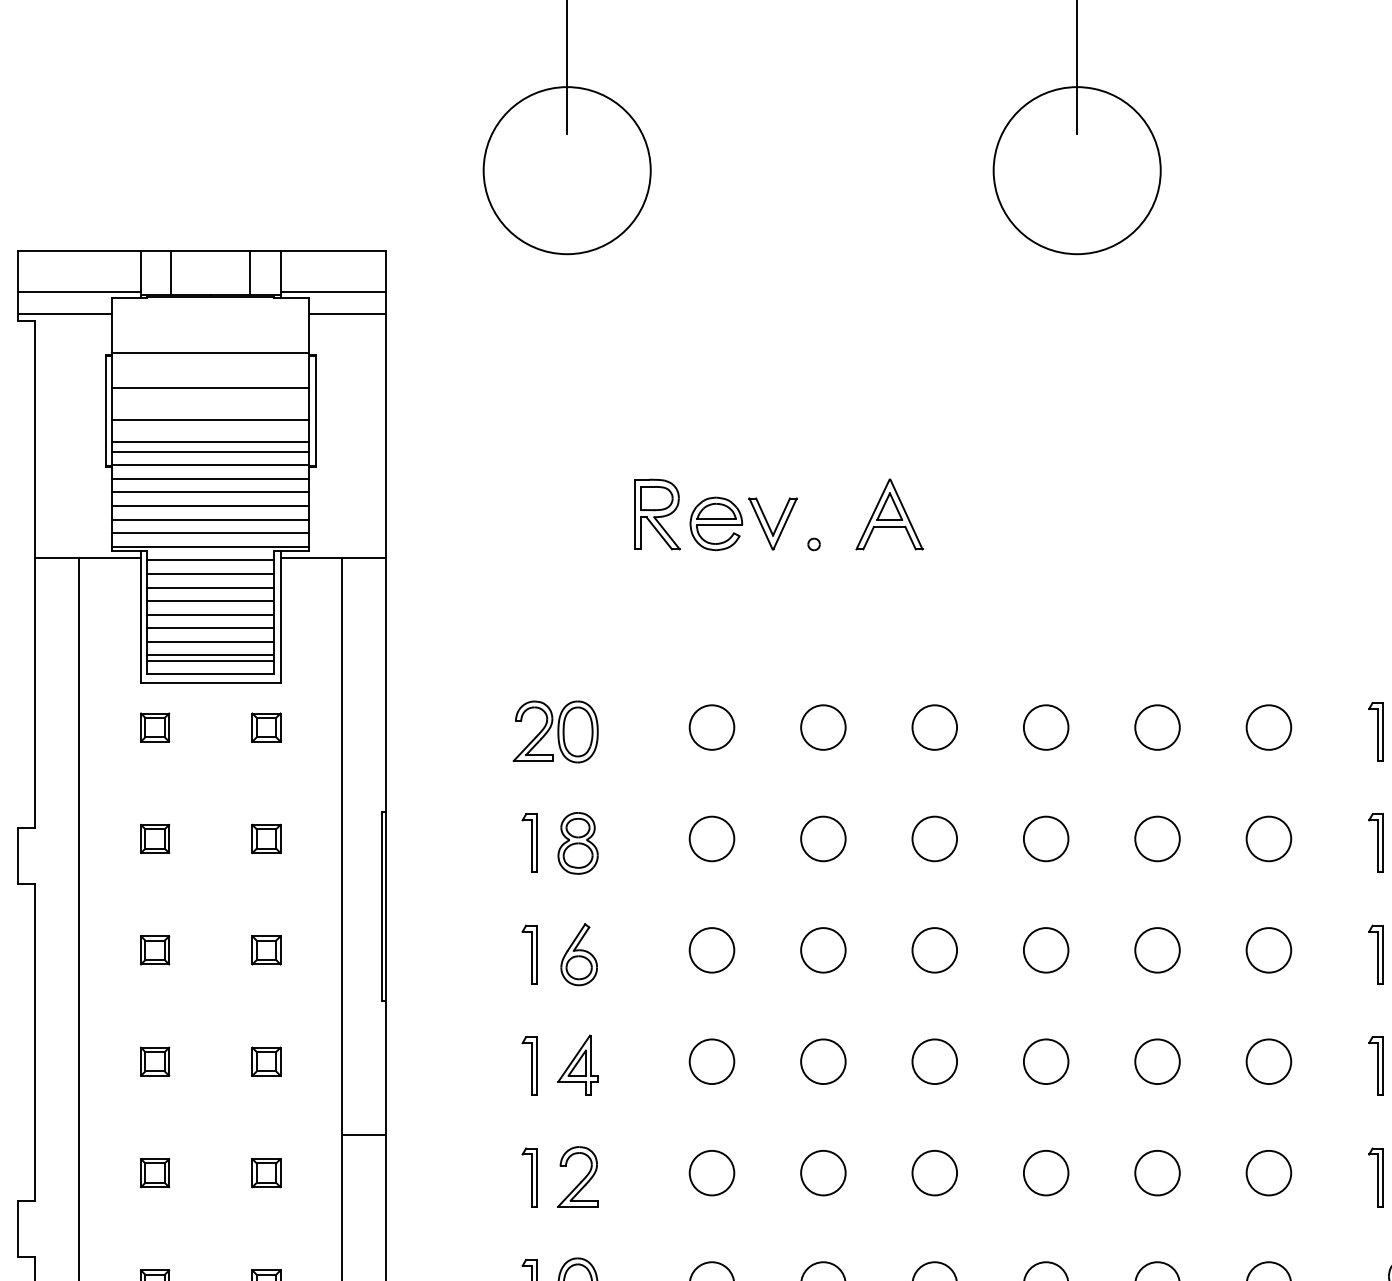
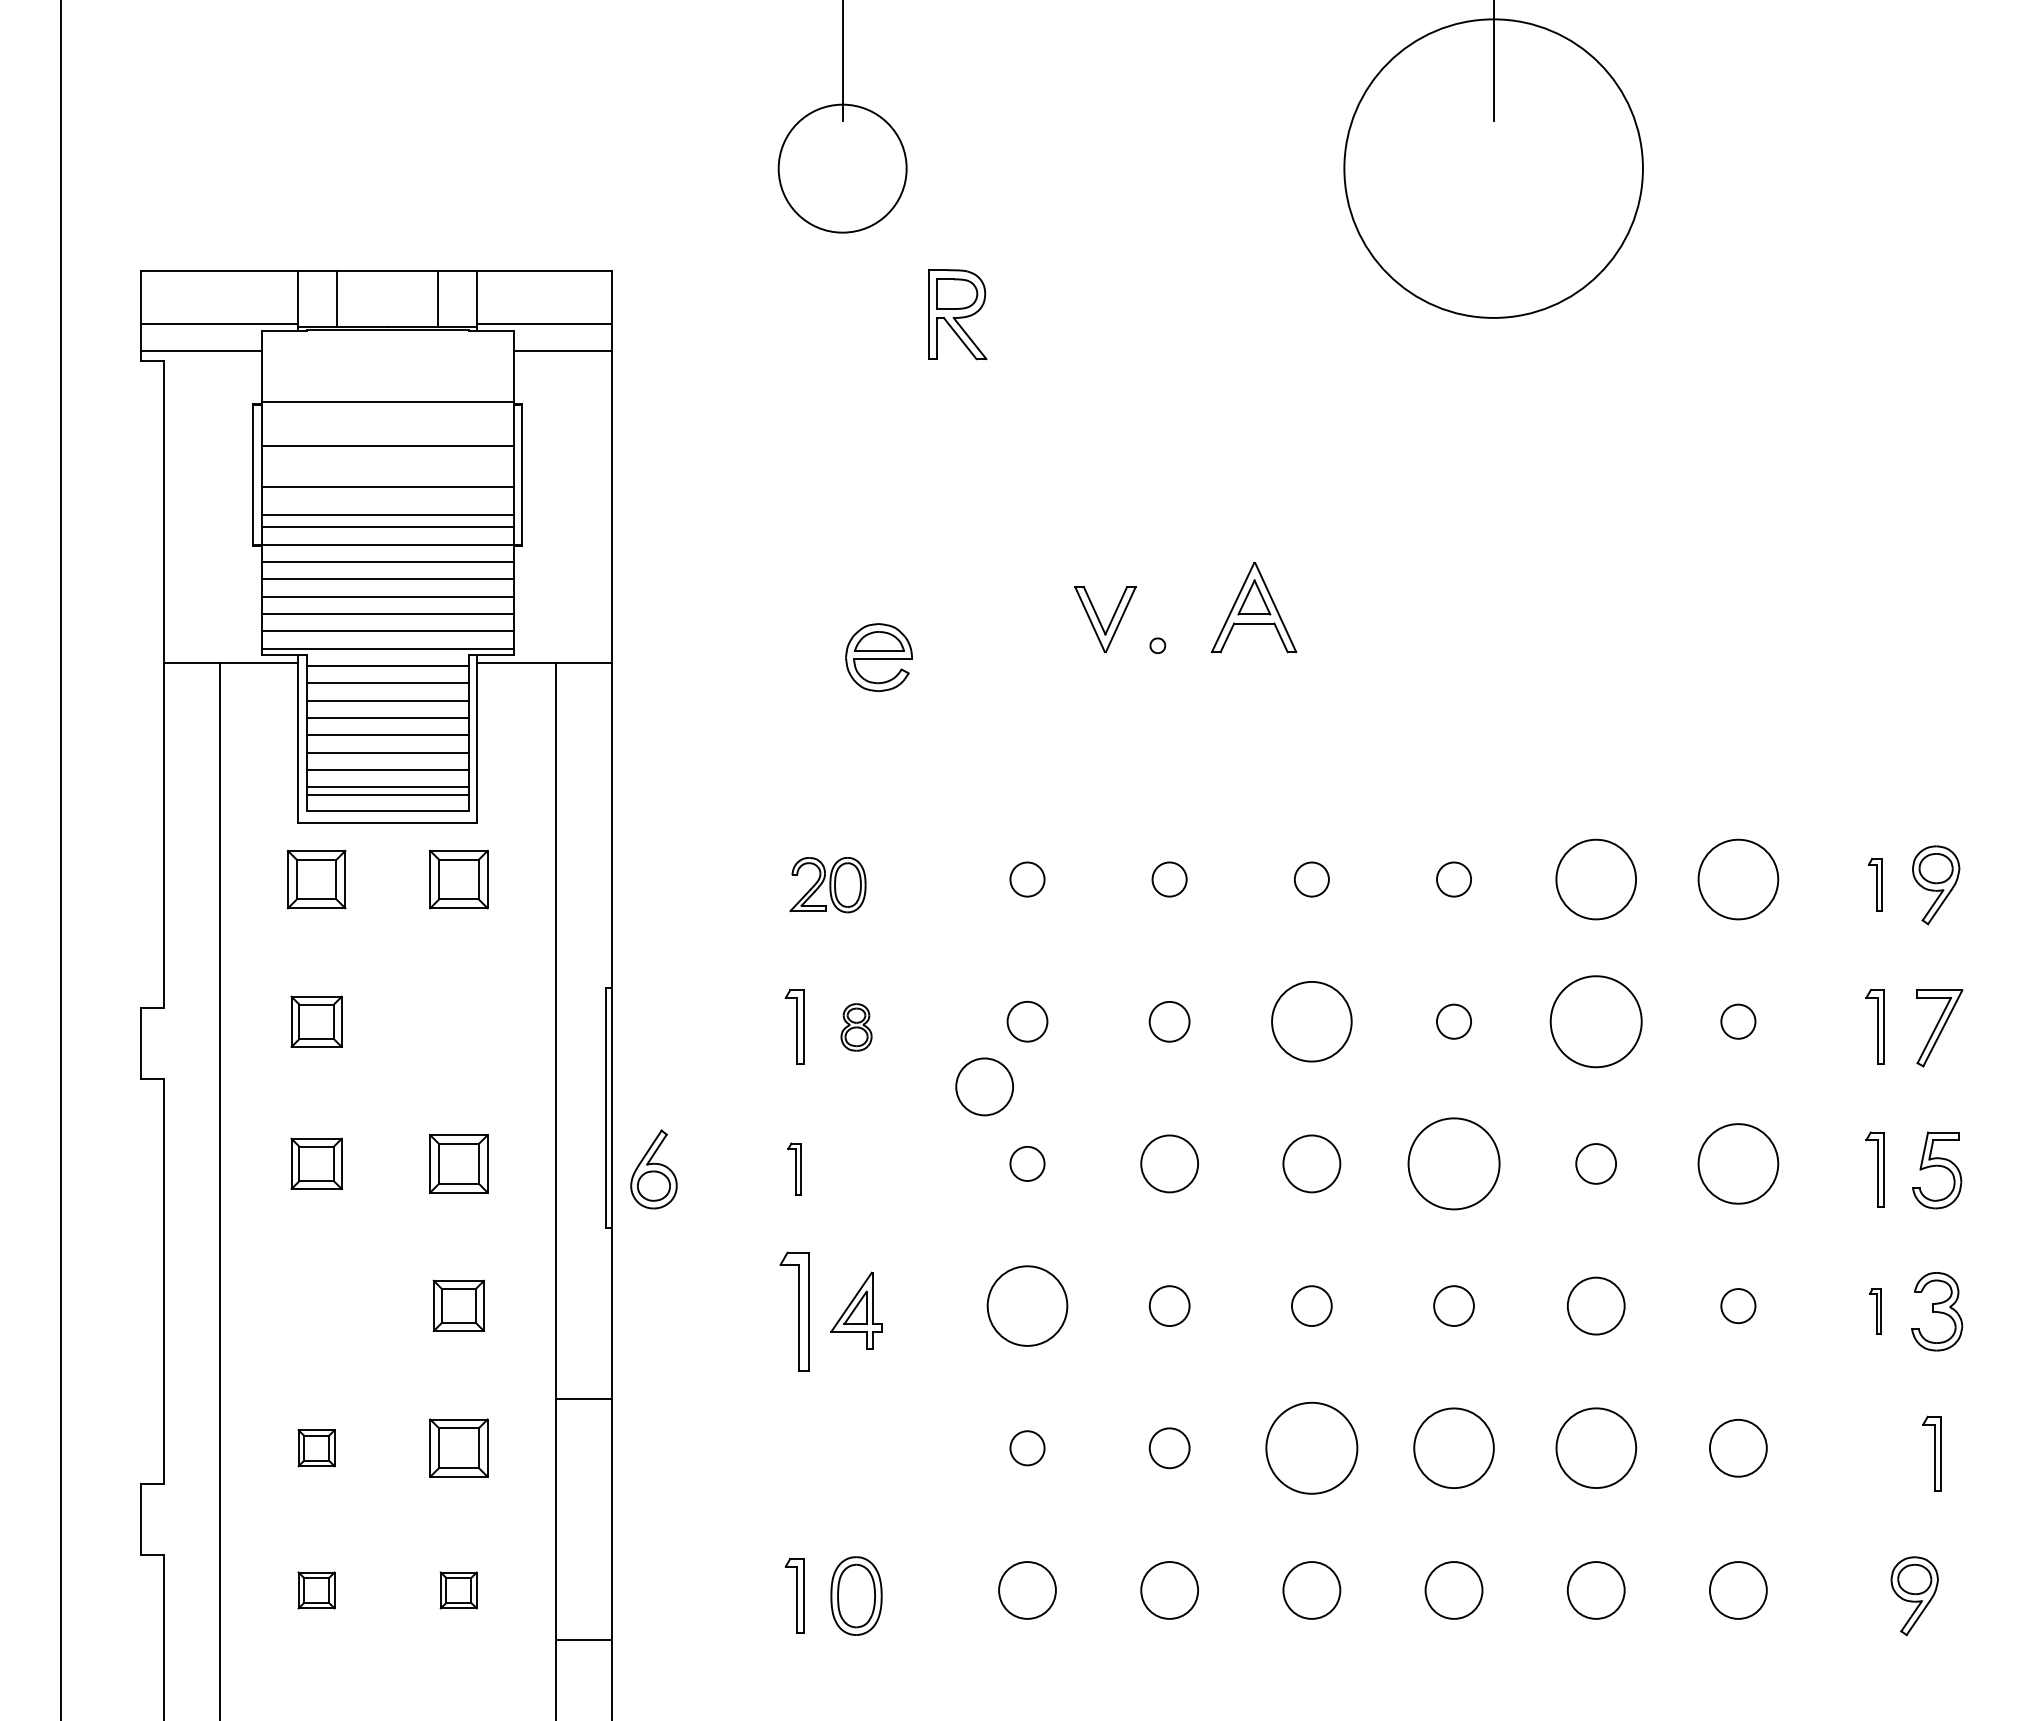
circle: (567, 170) -> (842, 168), size x0.6
circle: (1077, 170) -> (1493, 168), size x1.4
part: (657, 514) -> (957, 314), moved
part: (715, 523) -> (878, 657), moved
part: (155, 727) -> (316, 879), size x1.6
part: (266, 727) -> (458, 879), size x1.6
circle: (712, 727) -> (1027, 879), size x0.6
circle: (823, 727) -> (1169, 879), size x0.6
circle: (934, 727) -> (1311, 879), size x0.6
circle: (1045, 727) -> (1453, 879), size x0.6
circle: (1156, 727) -> (1595, 879), size x1.4
circle: (1268, 727) -> (1737, 879), size x1.4
part: (555, 731) -> (827, 884), size x0.7
part: (1375, 731) -> (1874, 884), size x0.7
part: (155, 838) -> (316, 1021), size x1.4
part: (266, 838) -> (458, 1021), removed
circle: (712, 838) -> (1027, 1021), size x0.7
circle: (823, 838) -> (1169, 1021), size x0.7
circle: (934, 838) -> (1311, 1021), size x1.4
circle: (1045, 838) -> (1453, 1021), size x0.6
circle: (1156, 838) -> (1595, 1021), size x1.6
circle: (1268, 838) -> (1737, 1021), size x0.6
part: (578, 843) -> (856, 1027), size x0.6
circle: (678, 889) -> (984, 1086), added
part: (155, 950) -> (316, 1163), size x1.4
part: (266, 950) -> (458, 1163), size x1.6
circle: (712, 950) -> (1027, 1163), size x0.6
circle: (1045, 950) -> (1453, 1163), size x1.6
circle: (1156, 950) -> (1595, 1163), size x0.7
circle: (1268, 950) -> (1737, 1163), size x1.4
part: (529, 954) -> (794, 1169), size x0.7
part: (578, 954) -> (653, 1169), moved
circle: (712, 1061) -> (1027, 1305), size x1.4
circle: (823, 1061) -> (1169, 1305), size x0.7
circle: (934, 1061) -> (1311, 1305), size x0.7
circle: (1045, 1061) -> (1453, 1305), size x0.7
circle: (1268, 1061) -> (1737, 1305), size x0.6
part: (155, 1062) -> (316, 1306), removed
part: (266, 1062) -> (458, 1306), size x1.4
part: (529, 1065) -> (794, 1311), size x1.6
part: (1375, 1065) -> (1874, 1311), size x0.6
circle: (712, 1172) -> (1027, 1447), size x0.6
circle: (823, 1172) -> (1169, 1447), size x0.7
circle: (934, 1172) -> (1311, 1447), size x1.6
circle: (1045, 1172) -> (1453, 1447), size x1.4
part: (266, 1173) -> (458, 1448), size x1.6
circle: (1156, 1173) -> (1595, 1448), size x1.4
part: (529, 1177) -> (794, 1453), removed
part: (1375, 1177) -> (1874, 1453), removed
part: (581, 1180) -> (861, 1457), removed

